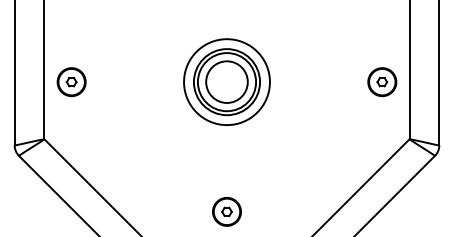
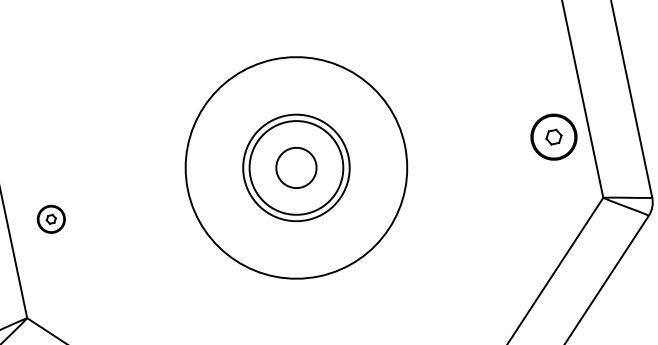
circle: (226, 81) -> (295, 167), size x0.6
part: (71, 82) -> (51, 219), size x0.6
circle: (226, 82) -> (295, 168), size x1.6
part: (382, 82) -> (554, 137), moved

